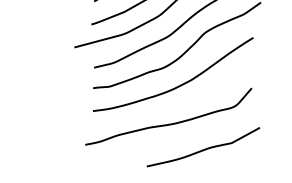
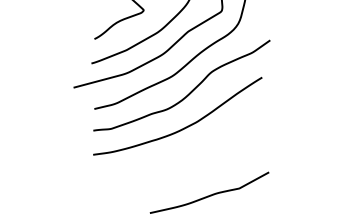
curve: (171, 123) -> (175, 167), removed

